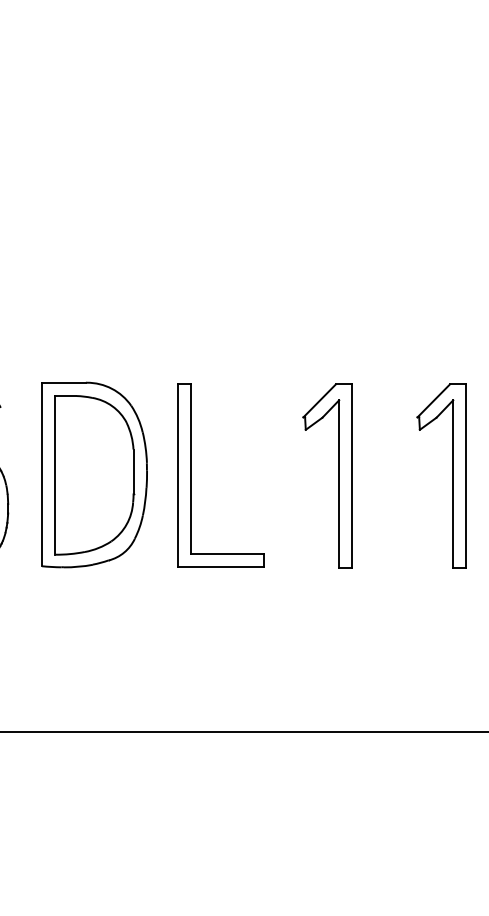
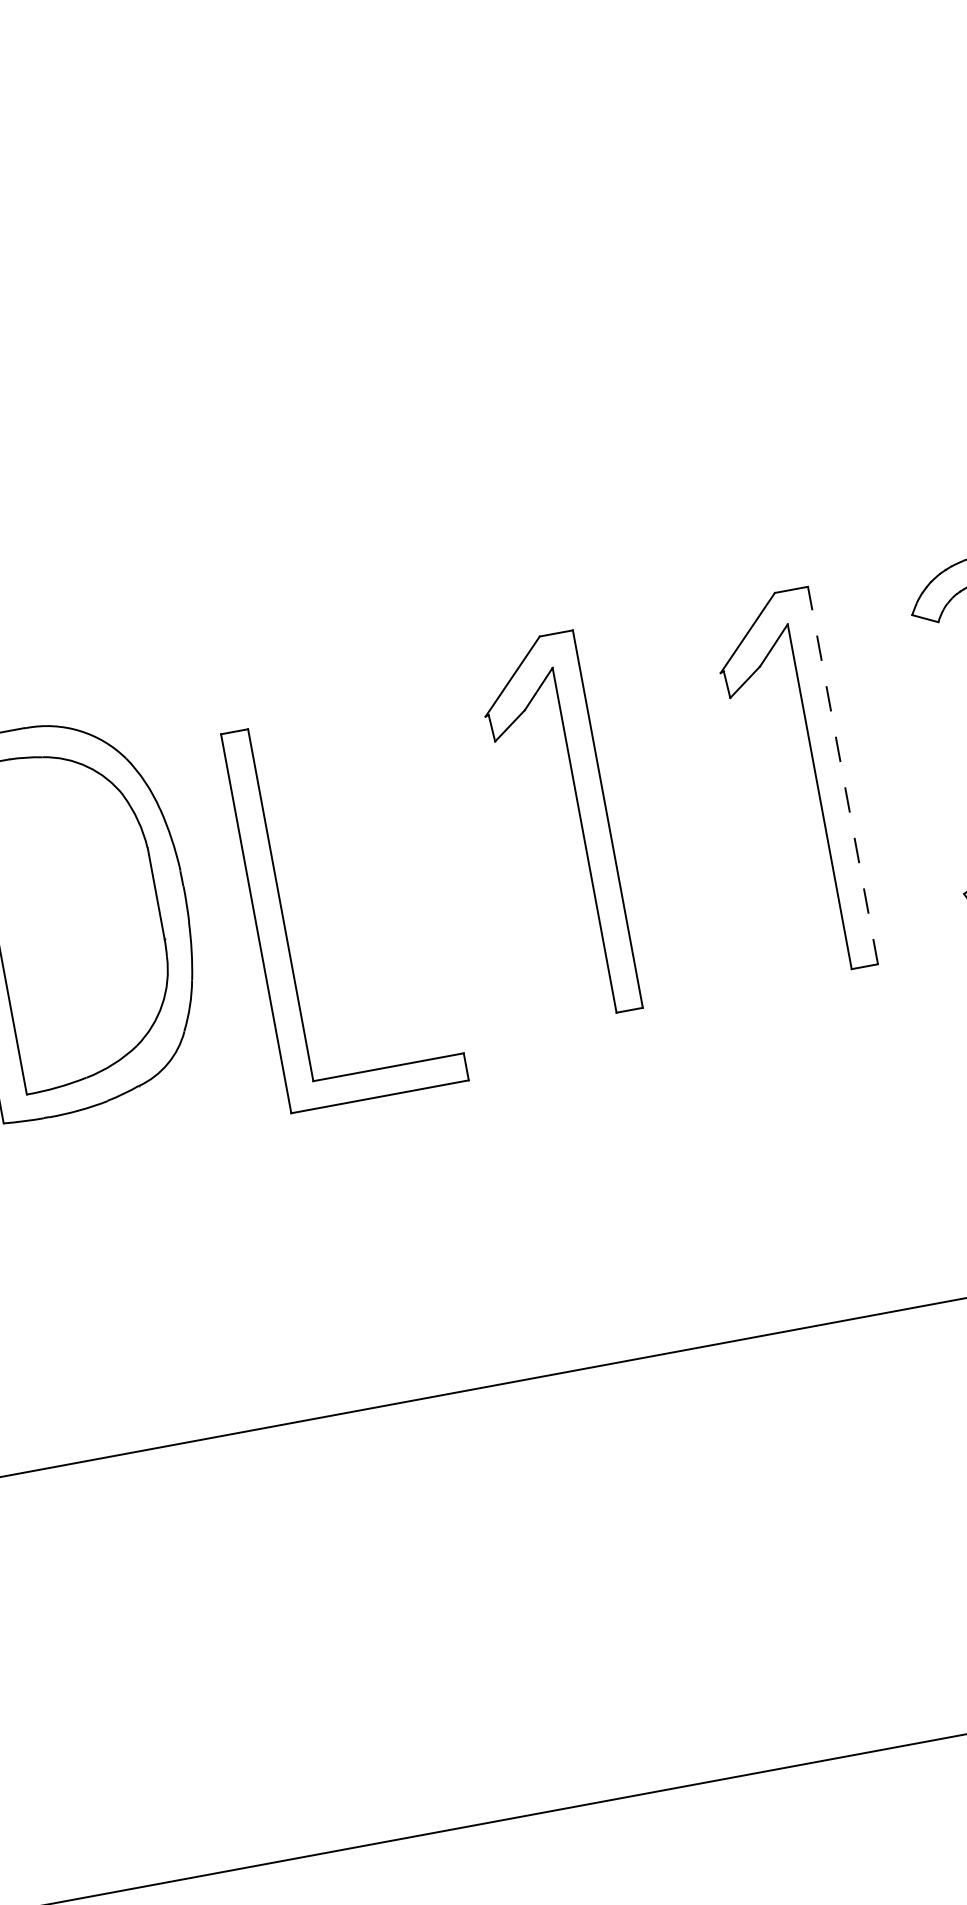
part: (191, 475) -> (284, 918), moved
line: (466, 476) -> (844, 776), solid -> dashed

